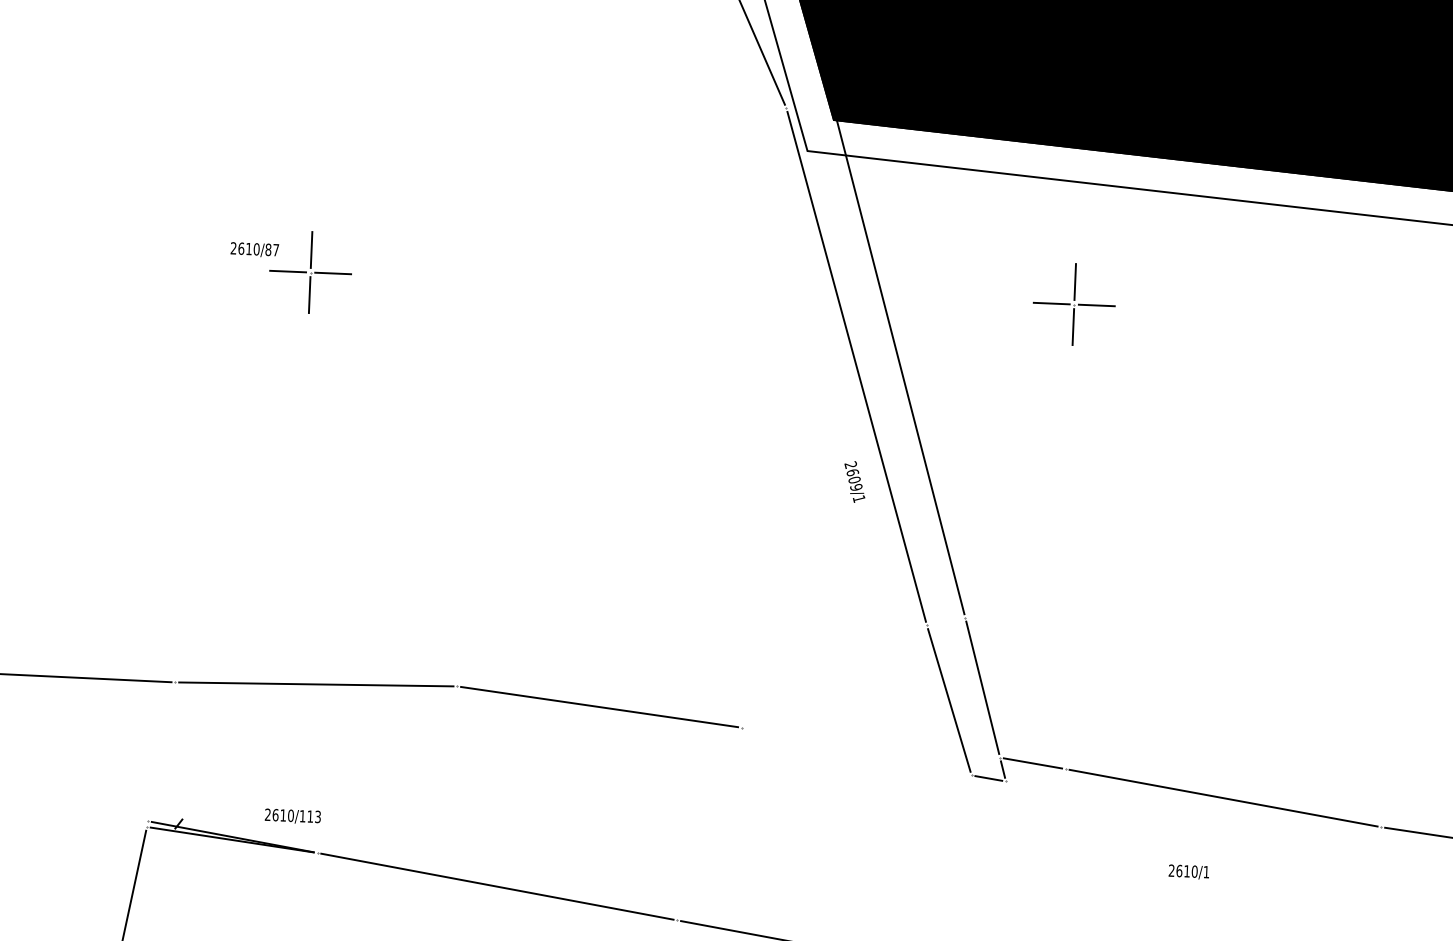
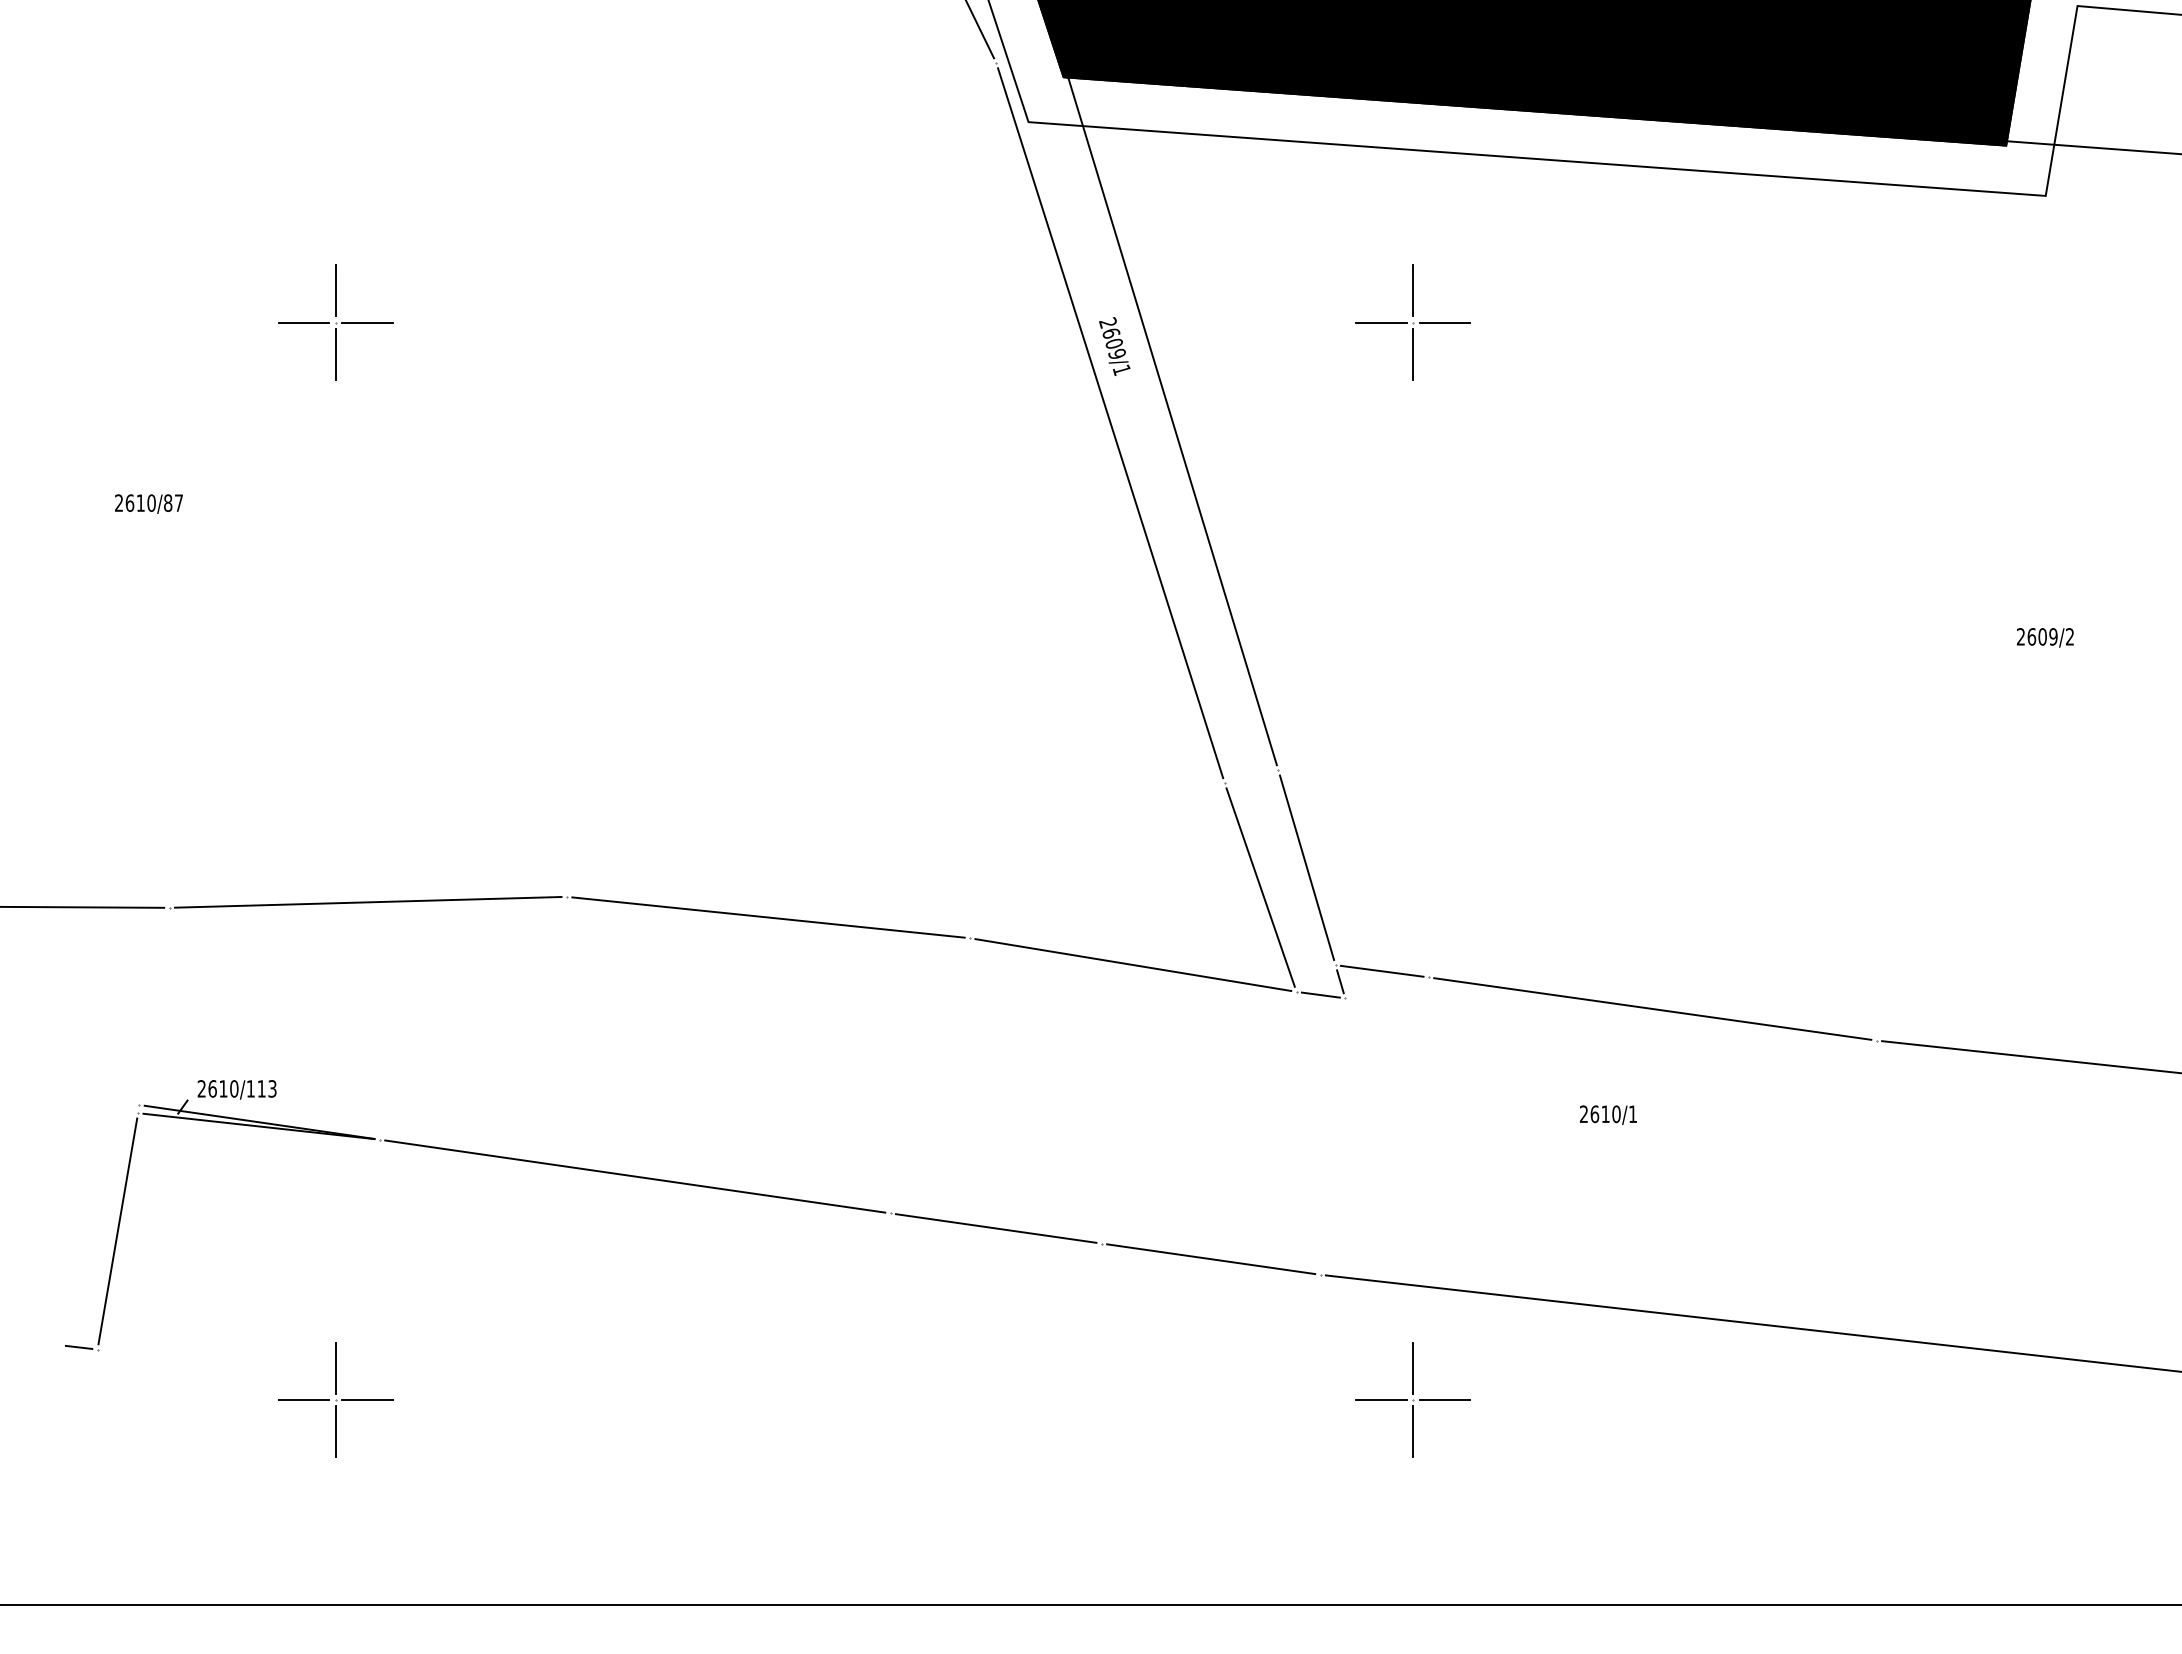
text: (254, 249) -> (148, 503), moved
text: (854, 482) -> (1114, 346), moved
line: (856, 751) -> (1133, 965), added
text: (292, 816) -> (236, 1089), moved

